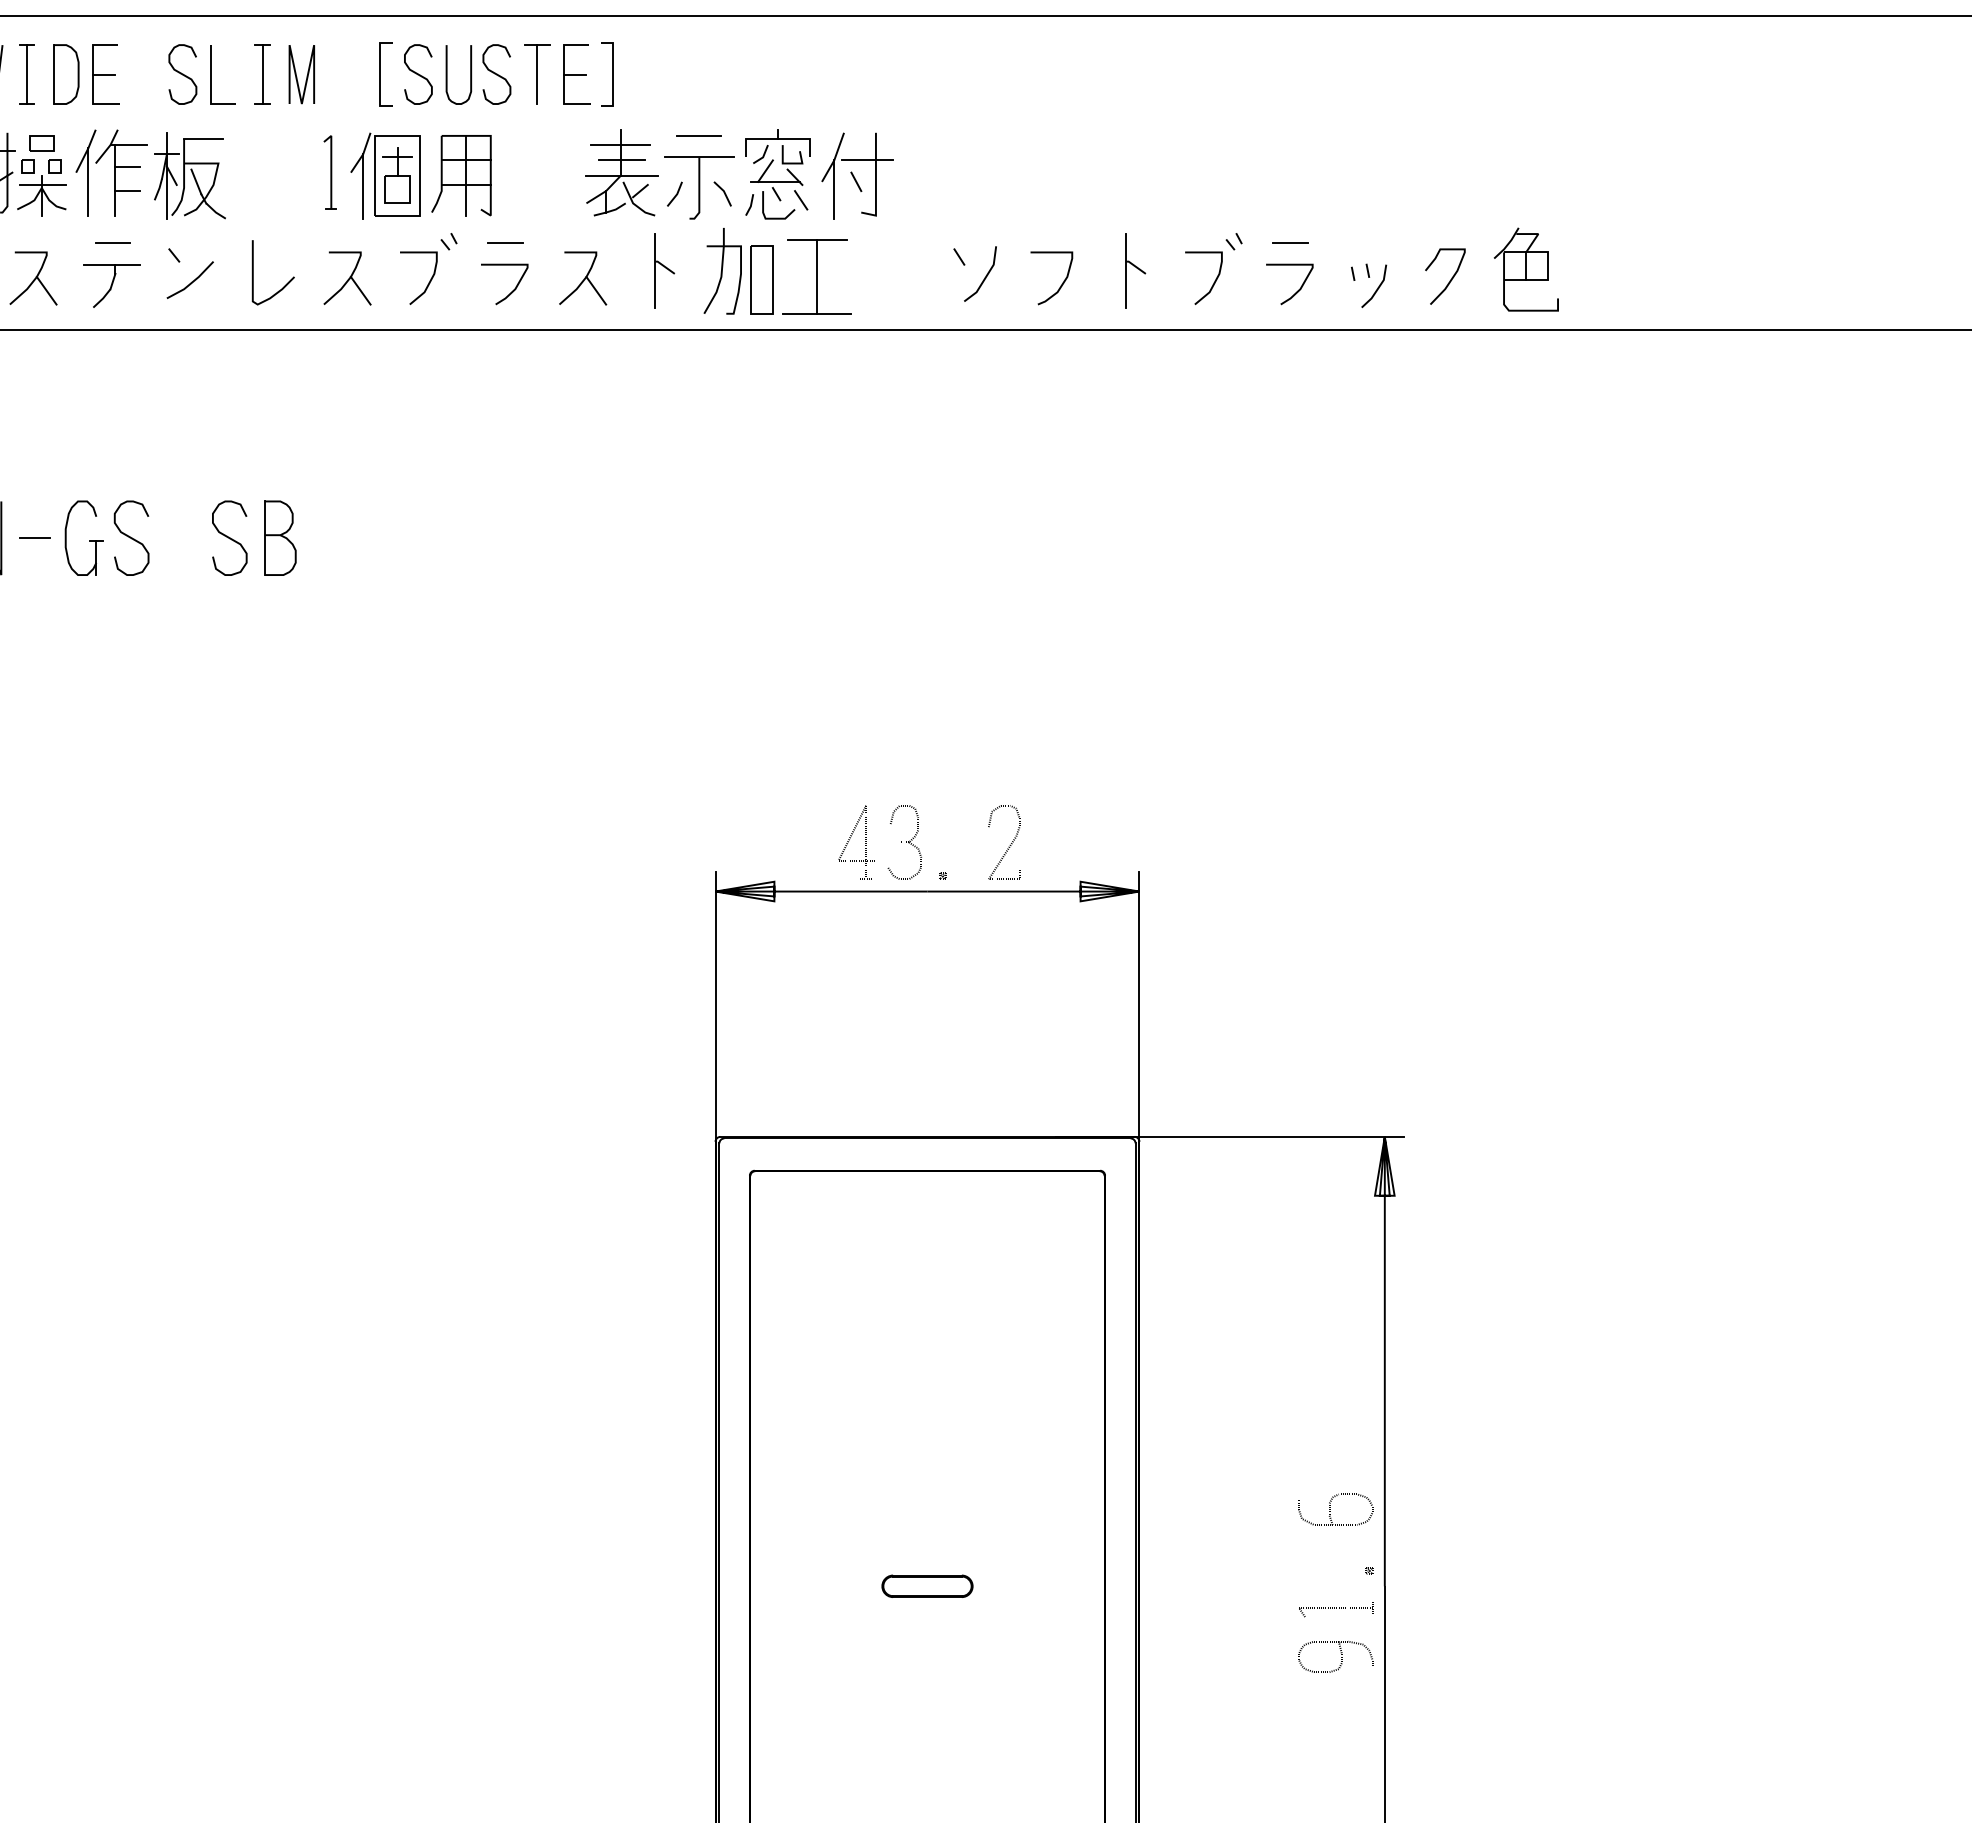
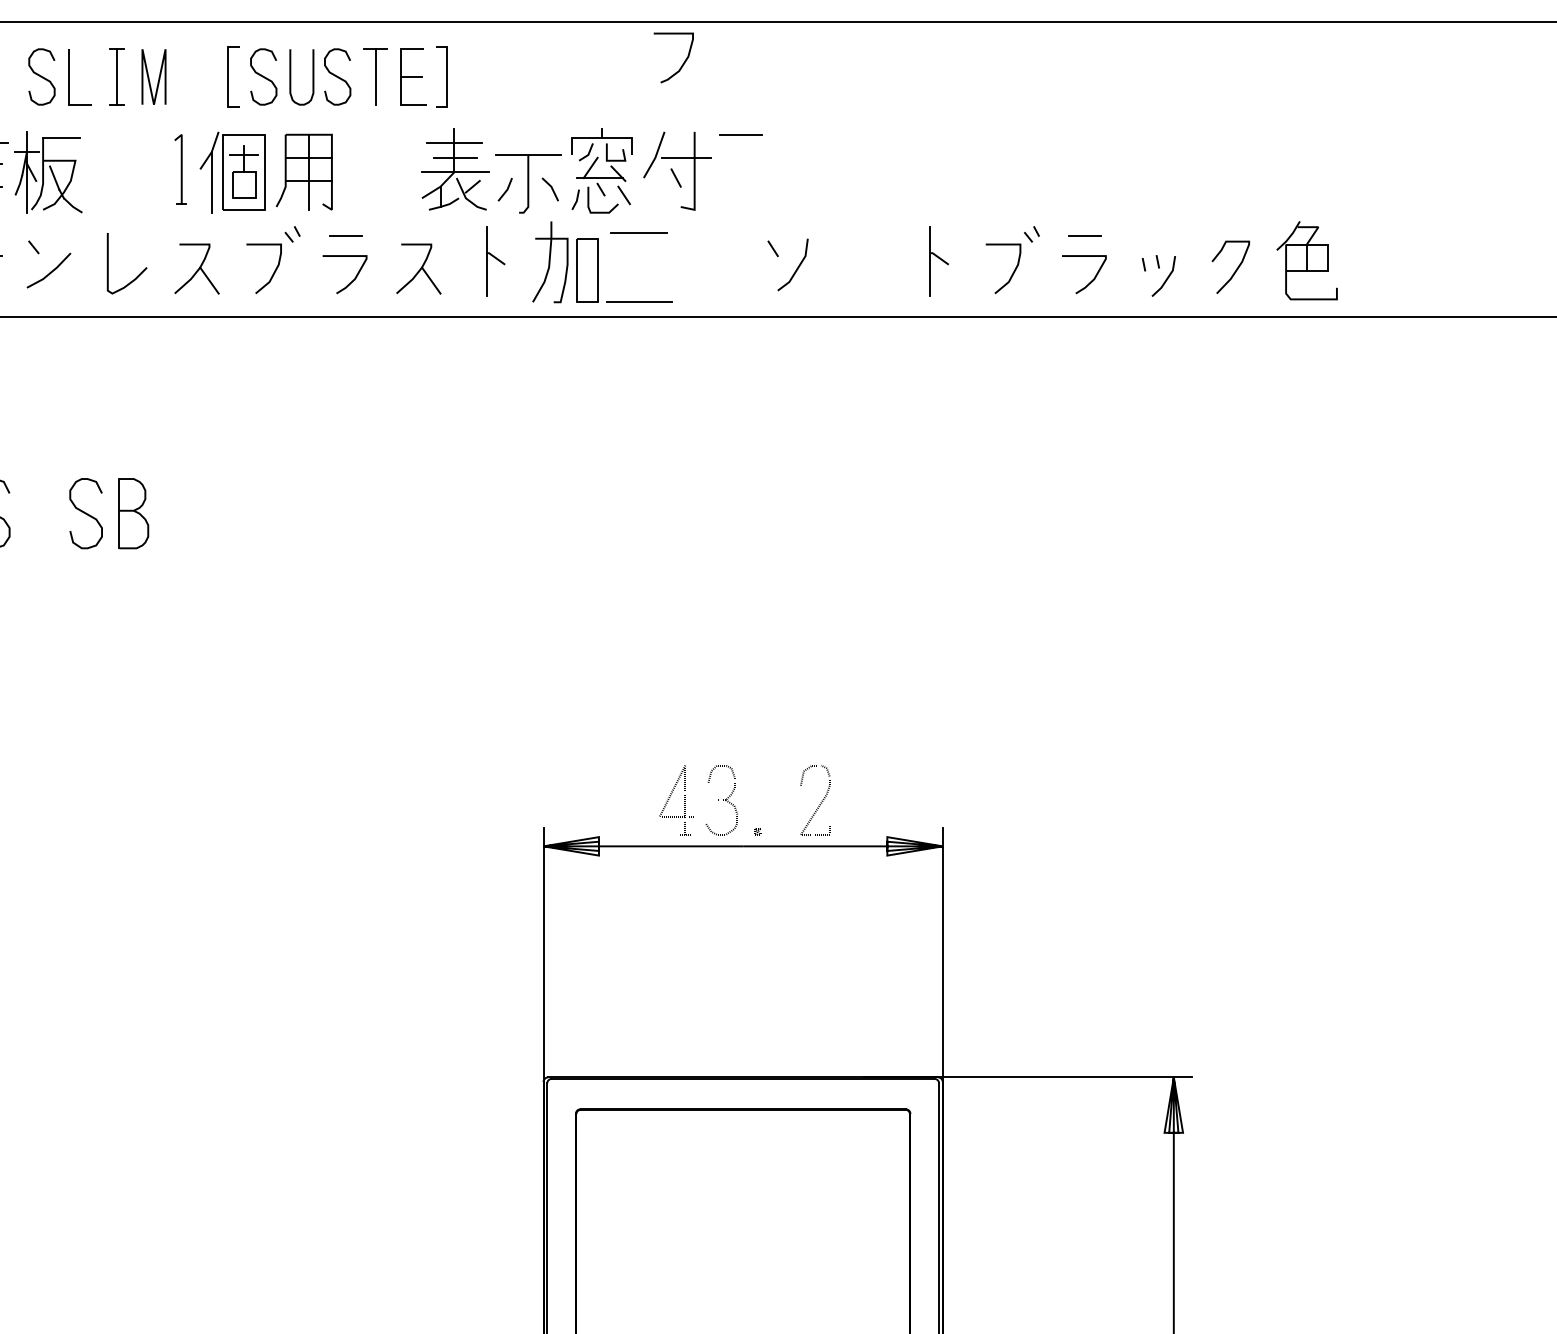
line: (698, 135) -> (740, 134), moved
line: (834, 189) -> (655, 185), removed
line: (817, 276) -> (639, 267), removed
curve: (1060, 285) -> (681, 64), moved

